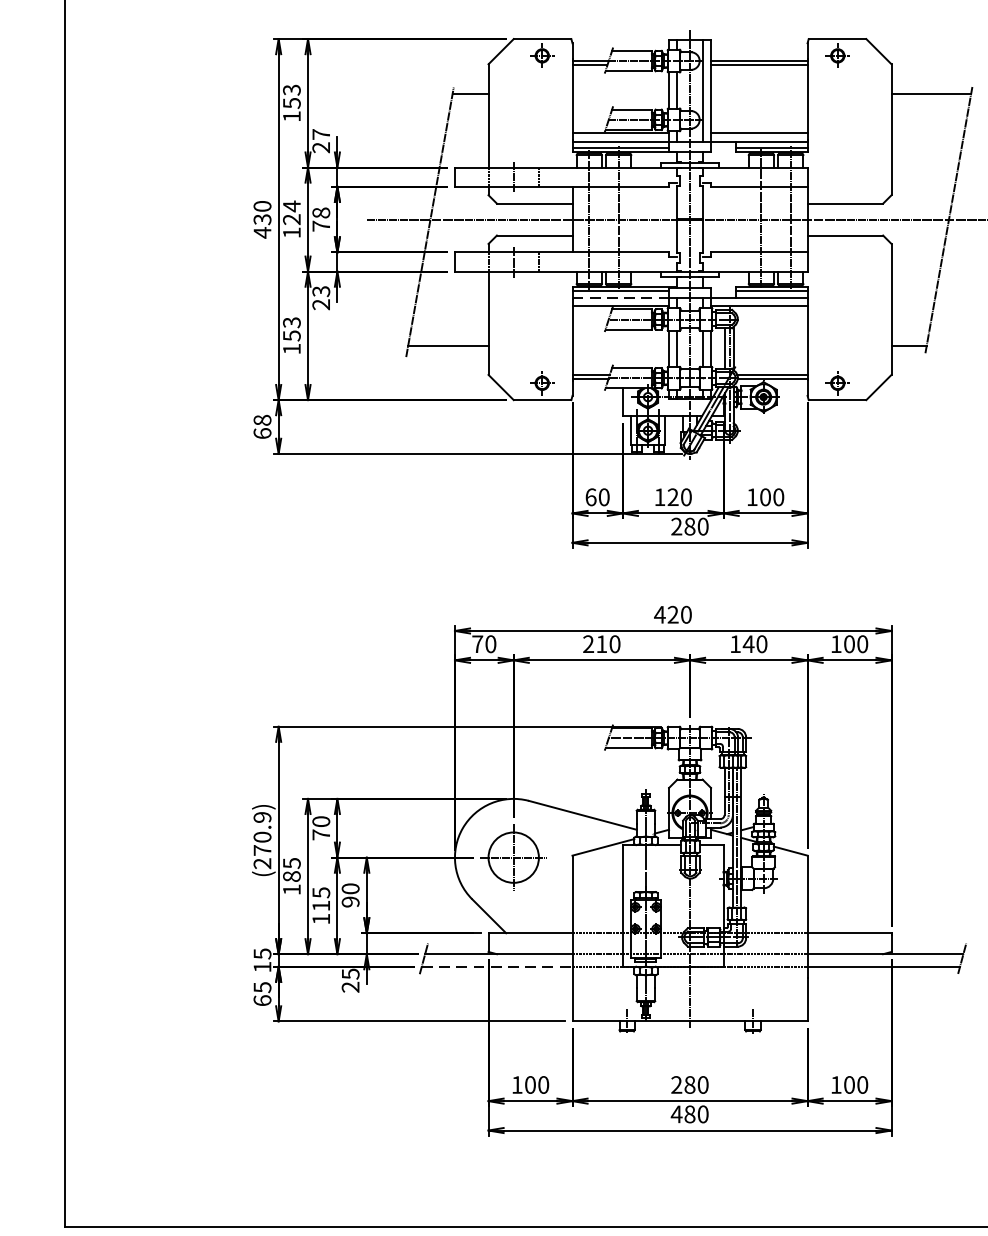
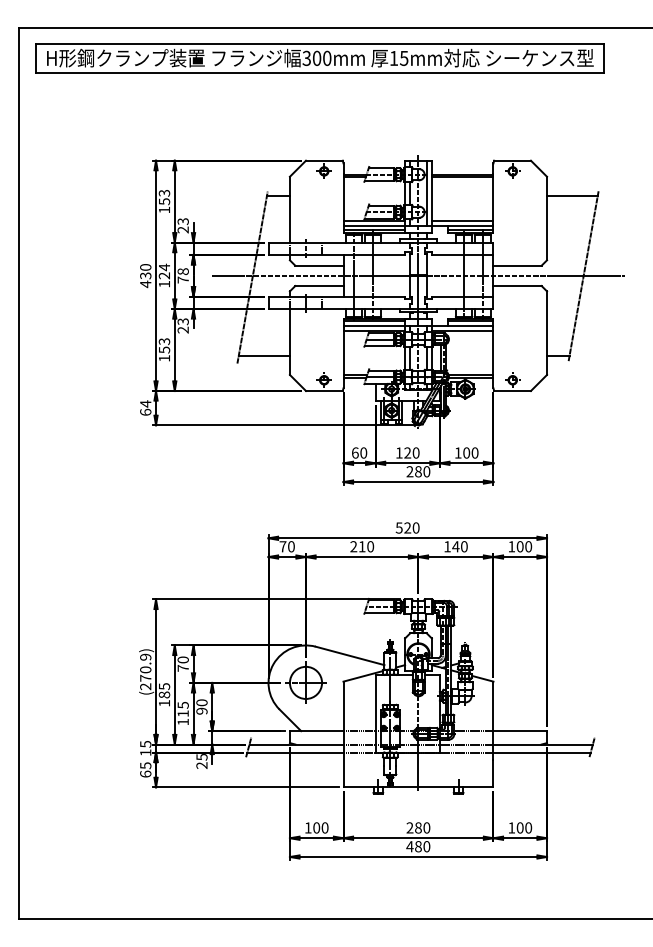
text: (320, 134) -> (182, 221), 27 -> 23
line: (621, 297) -> (374, 325), dashed -> solid
text: (262, 419) -> (145, 403), 68 -> 64
text: (658, 614) -> (398, 527), 420 -> 520
line: (497, 966) -> (295, 752), dashed -> solid

